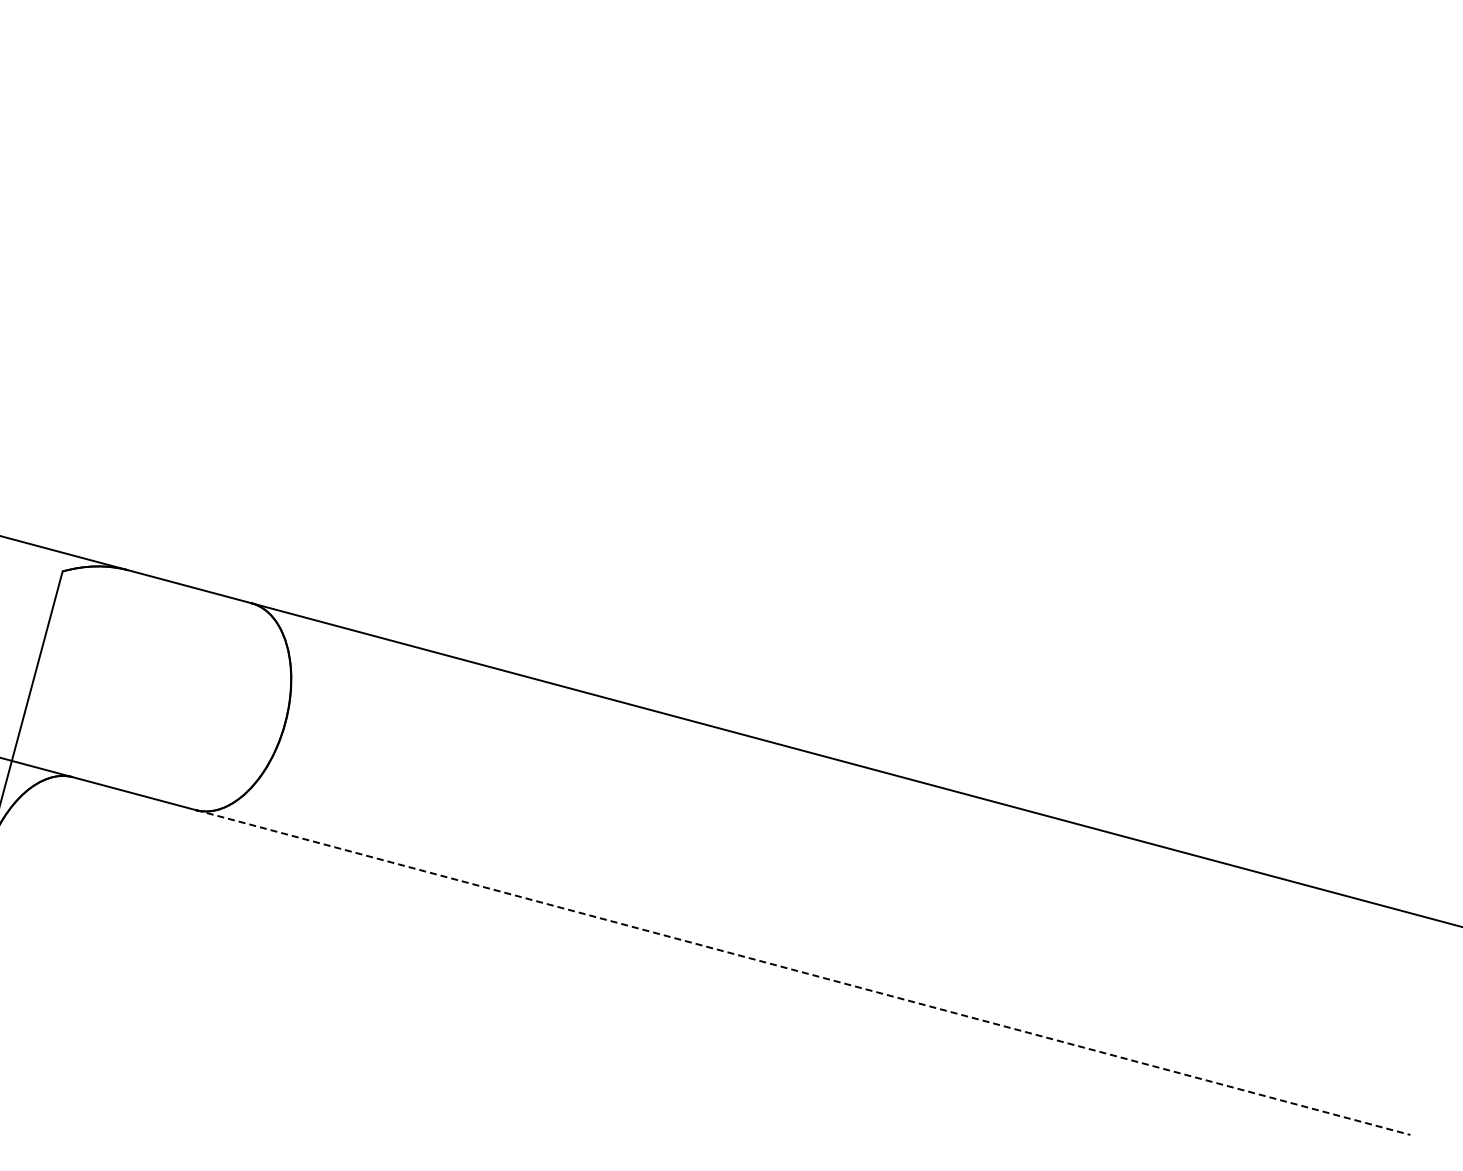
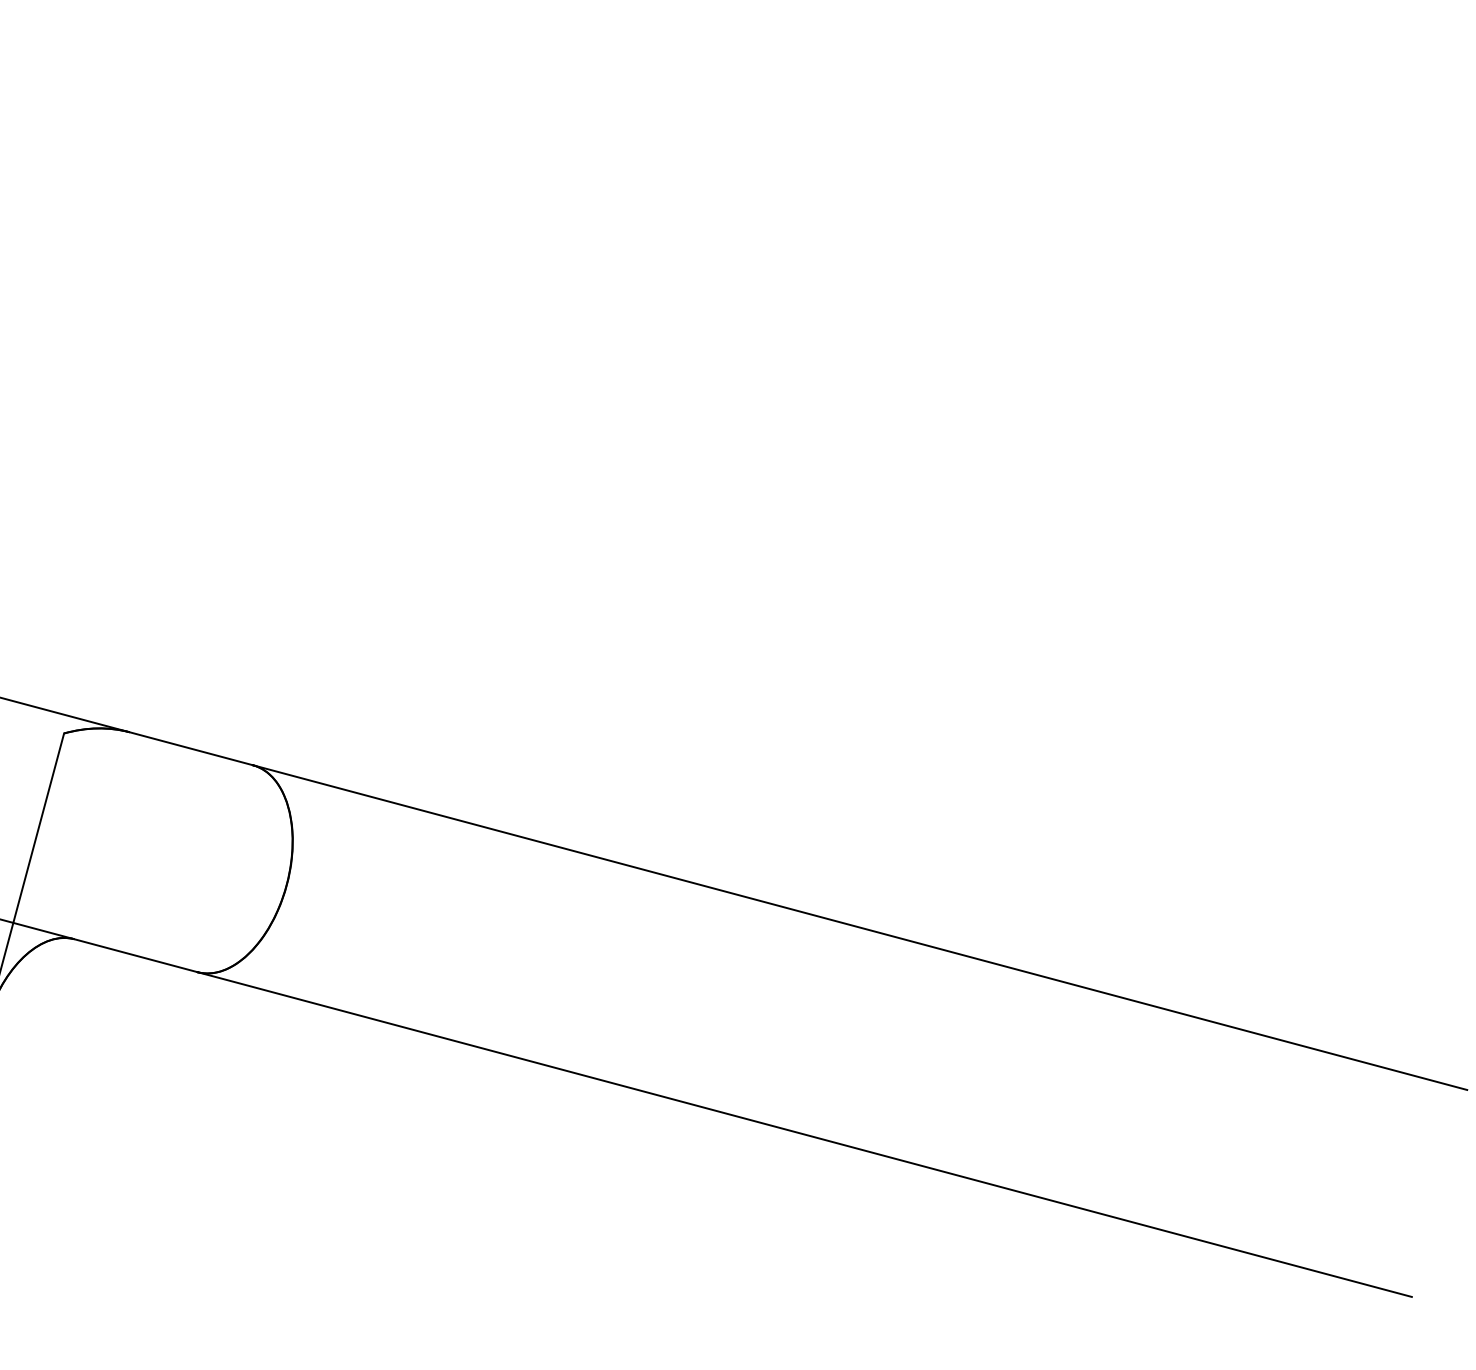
line: (804, 972) -> (805, 1134), dashed -> solid

